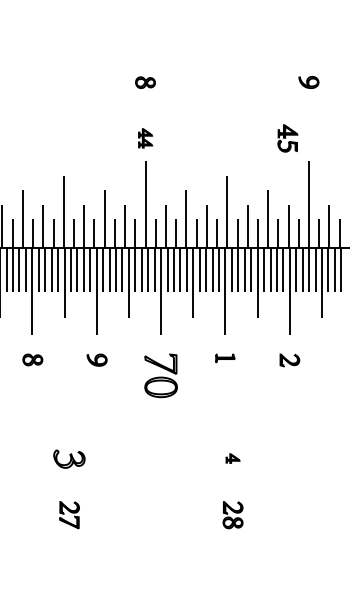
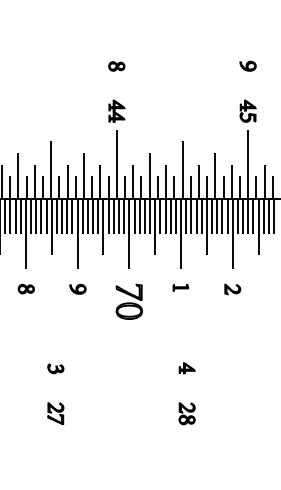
part: (145, 137) -> (116, 110), size x1.43
part: (287, 137) -> (247, 110), moved
part: (69, 458) -> (55, 368), size x0.62
part: (232, 458) -> (186, 368), size x1.43

